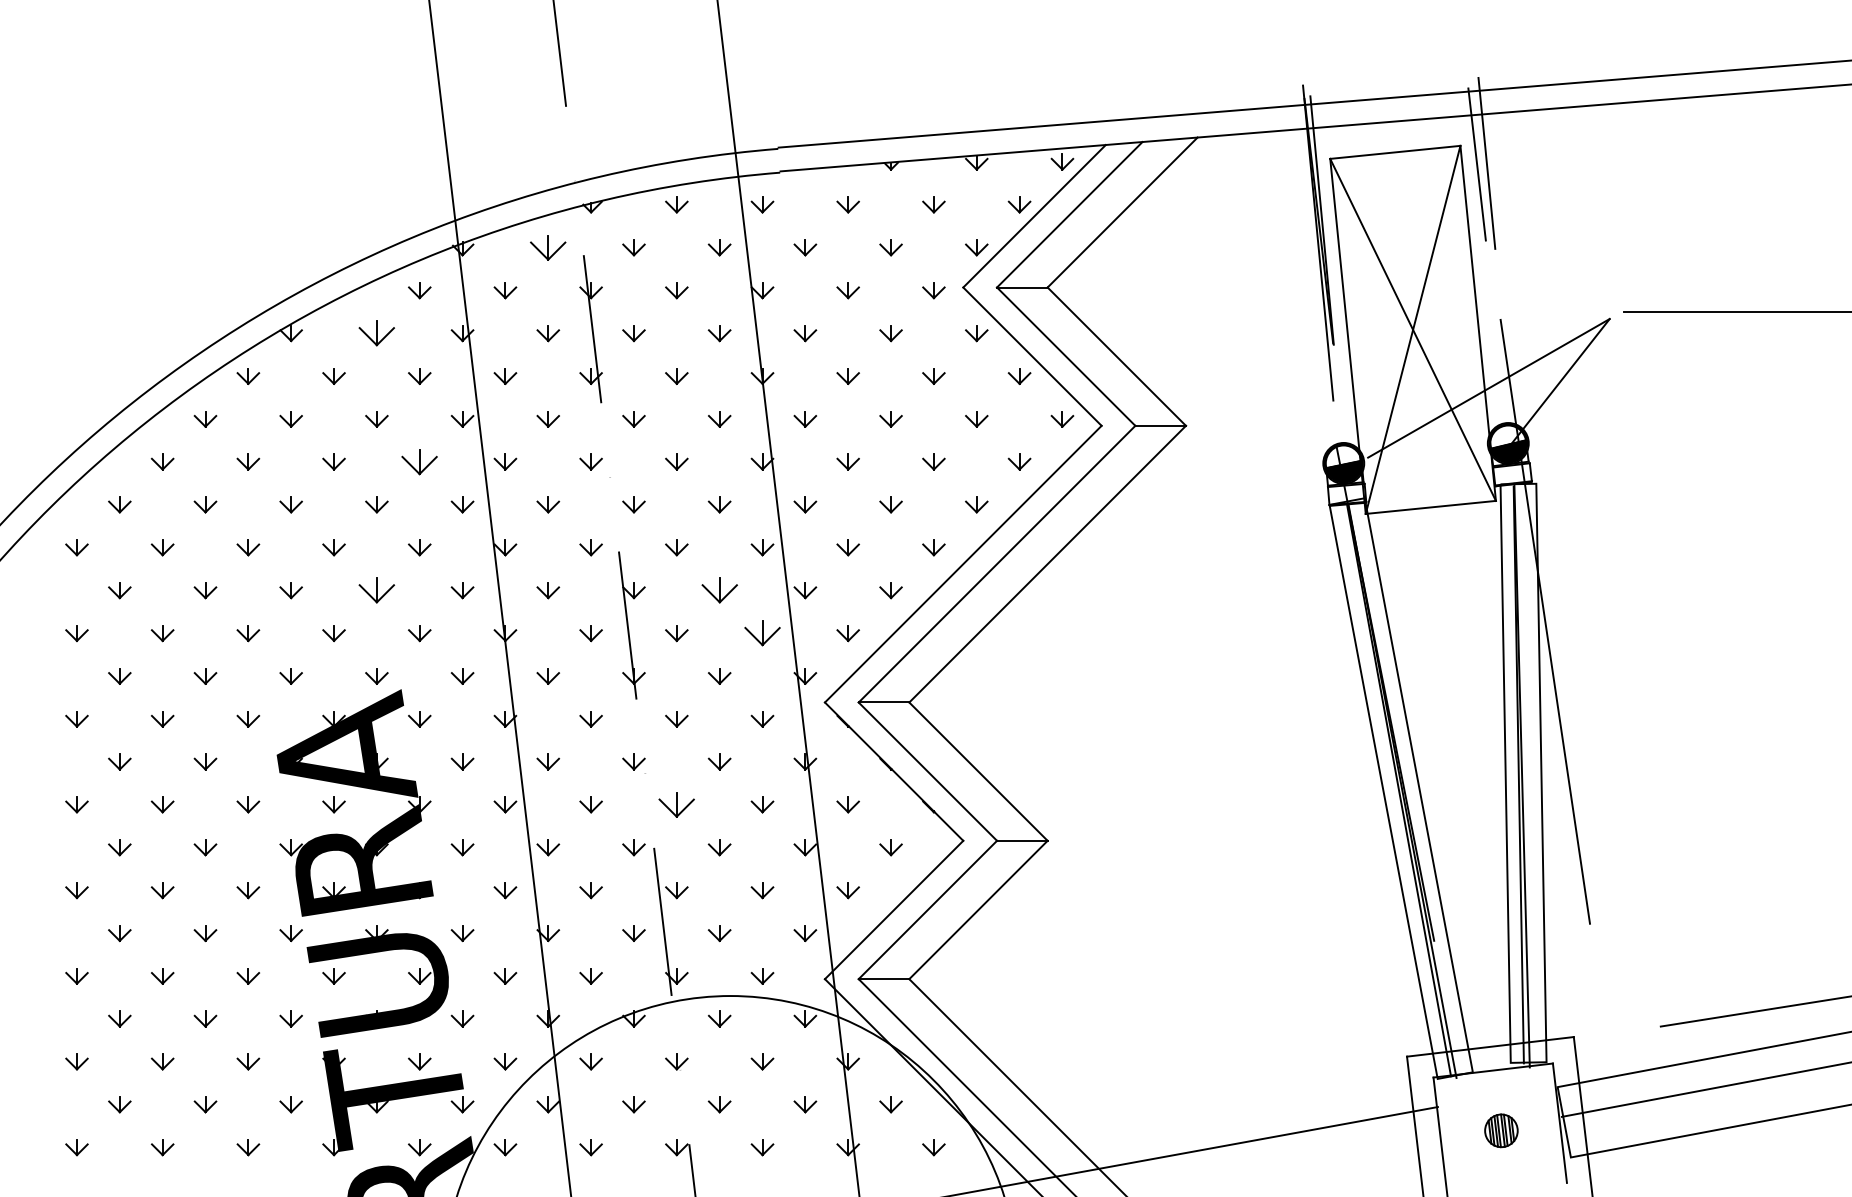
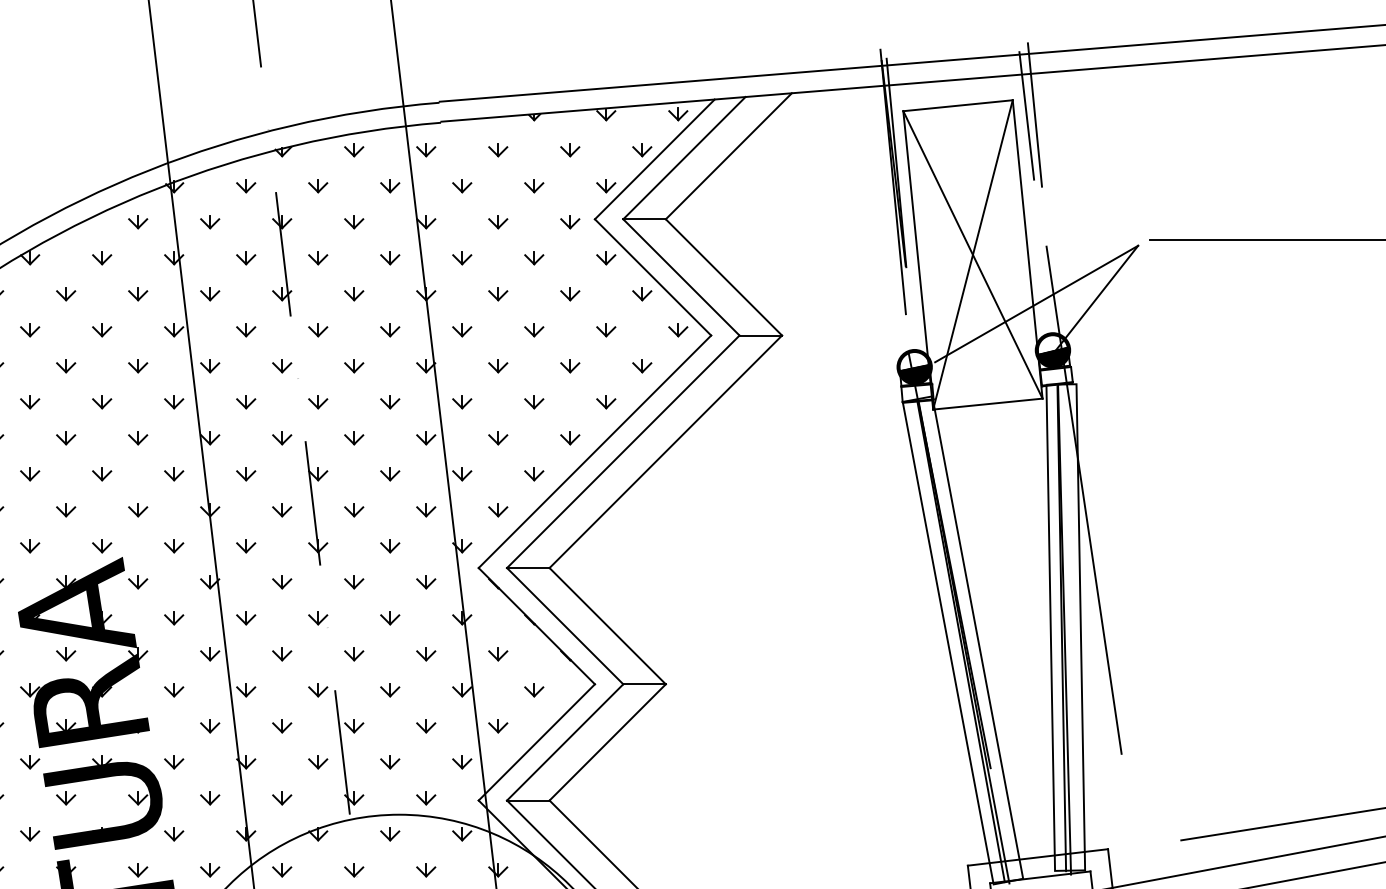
part: (548, 247) -> (246, 185), size x0.62
part: (376, 333) -> (101, 257), size x0.62
part: (419, 461) -> (137, 365), size x0.62
part: (376, 590) -> (101, 473), size x0.62
part: (719, 590) -> (390, 473), size x0.62
part: (762, 633) -> (426, 510), size x0.62
part: (676, 804) -> (353, 653), size x0.62

